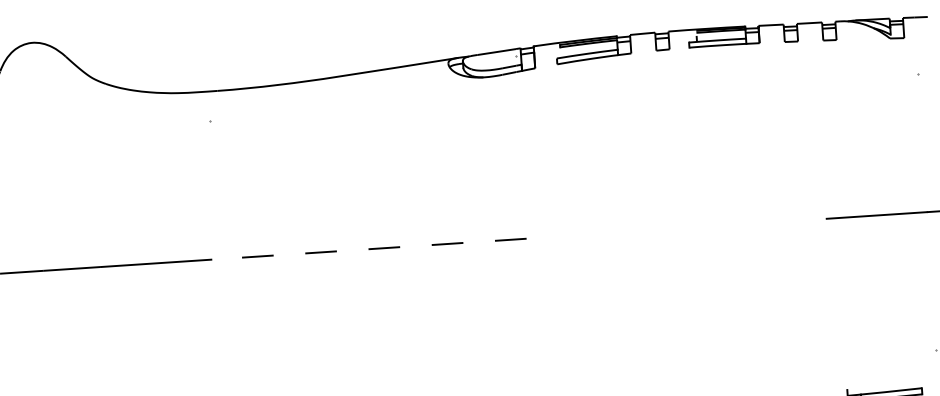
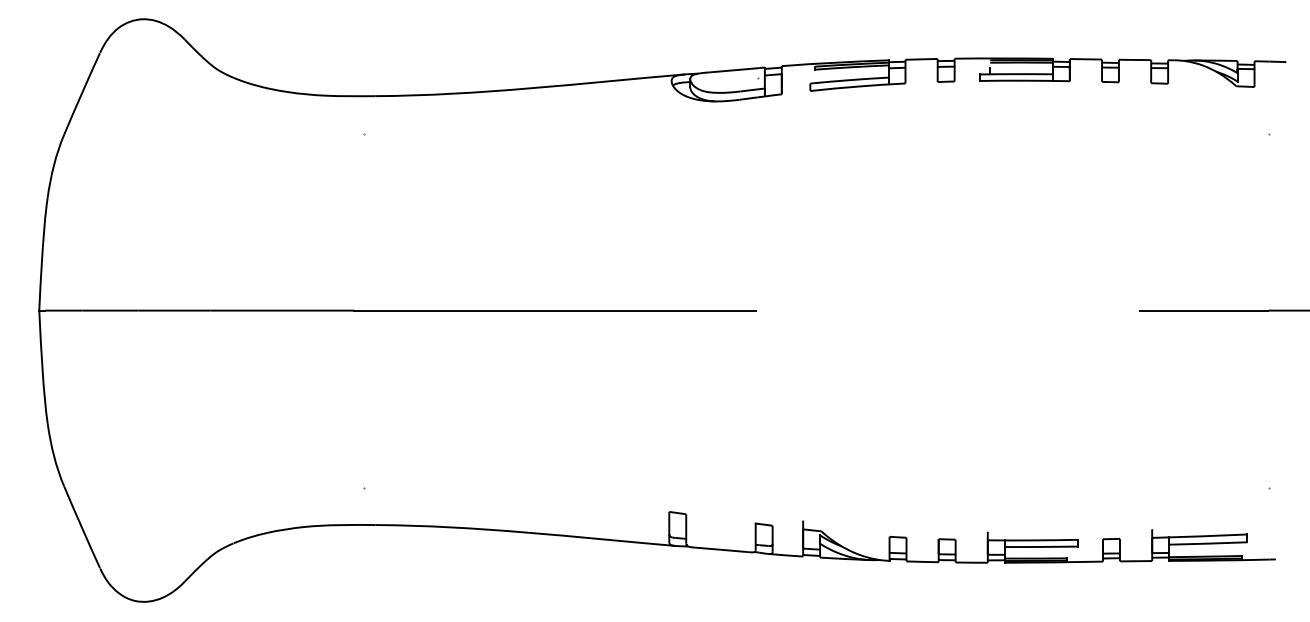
line: (368, 249) -> (554, 310), dashed -> solid

